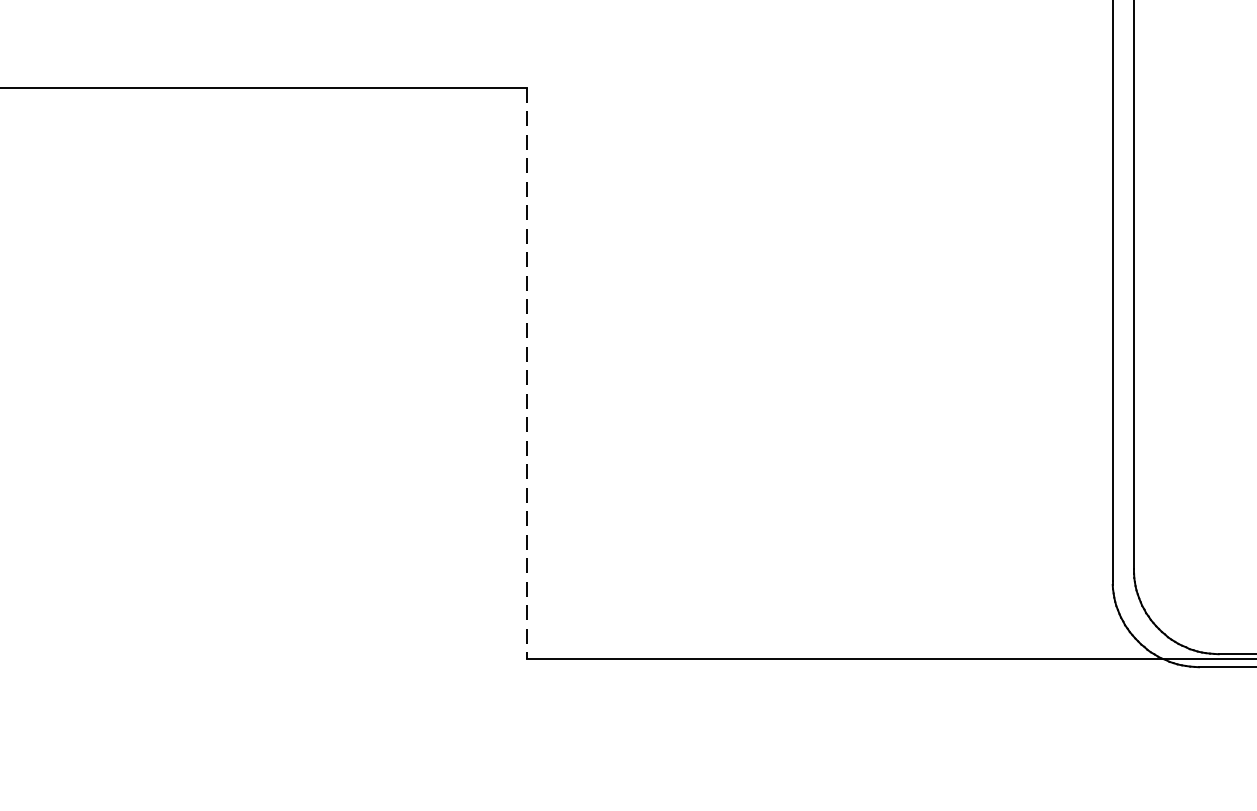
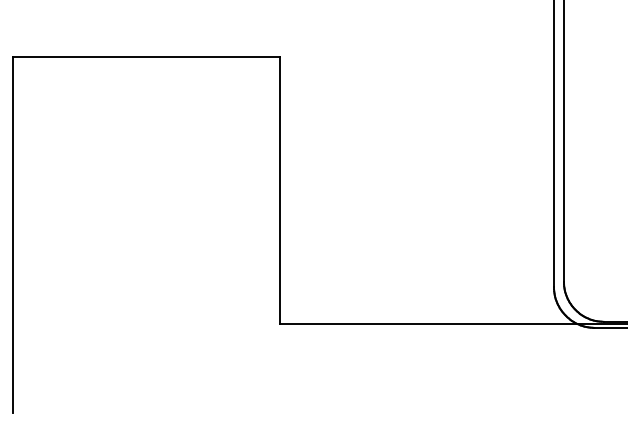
line: (527, 373) -> (280, 190), dashed -> solid

